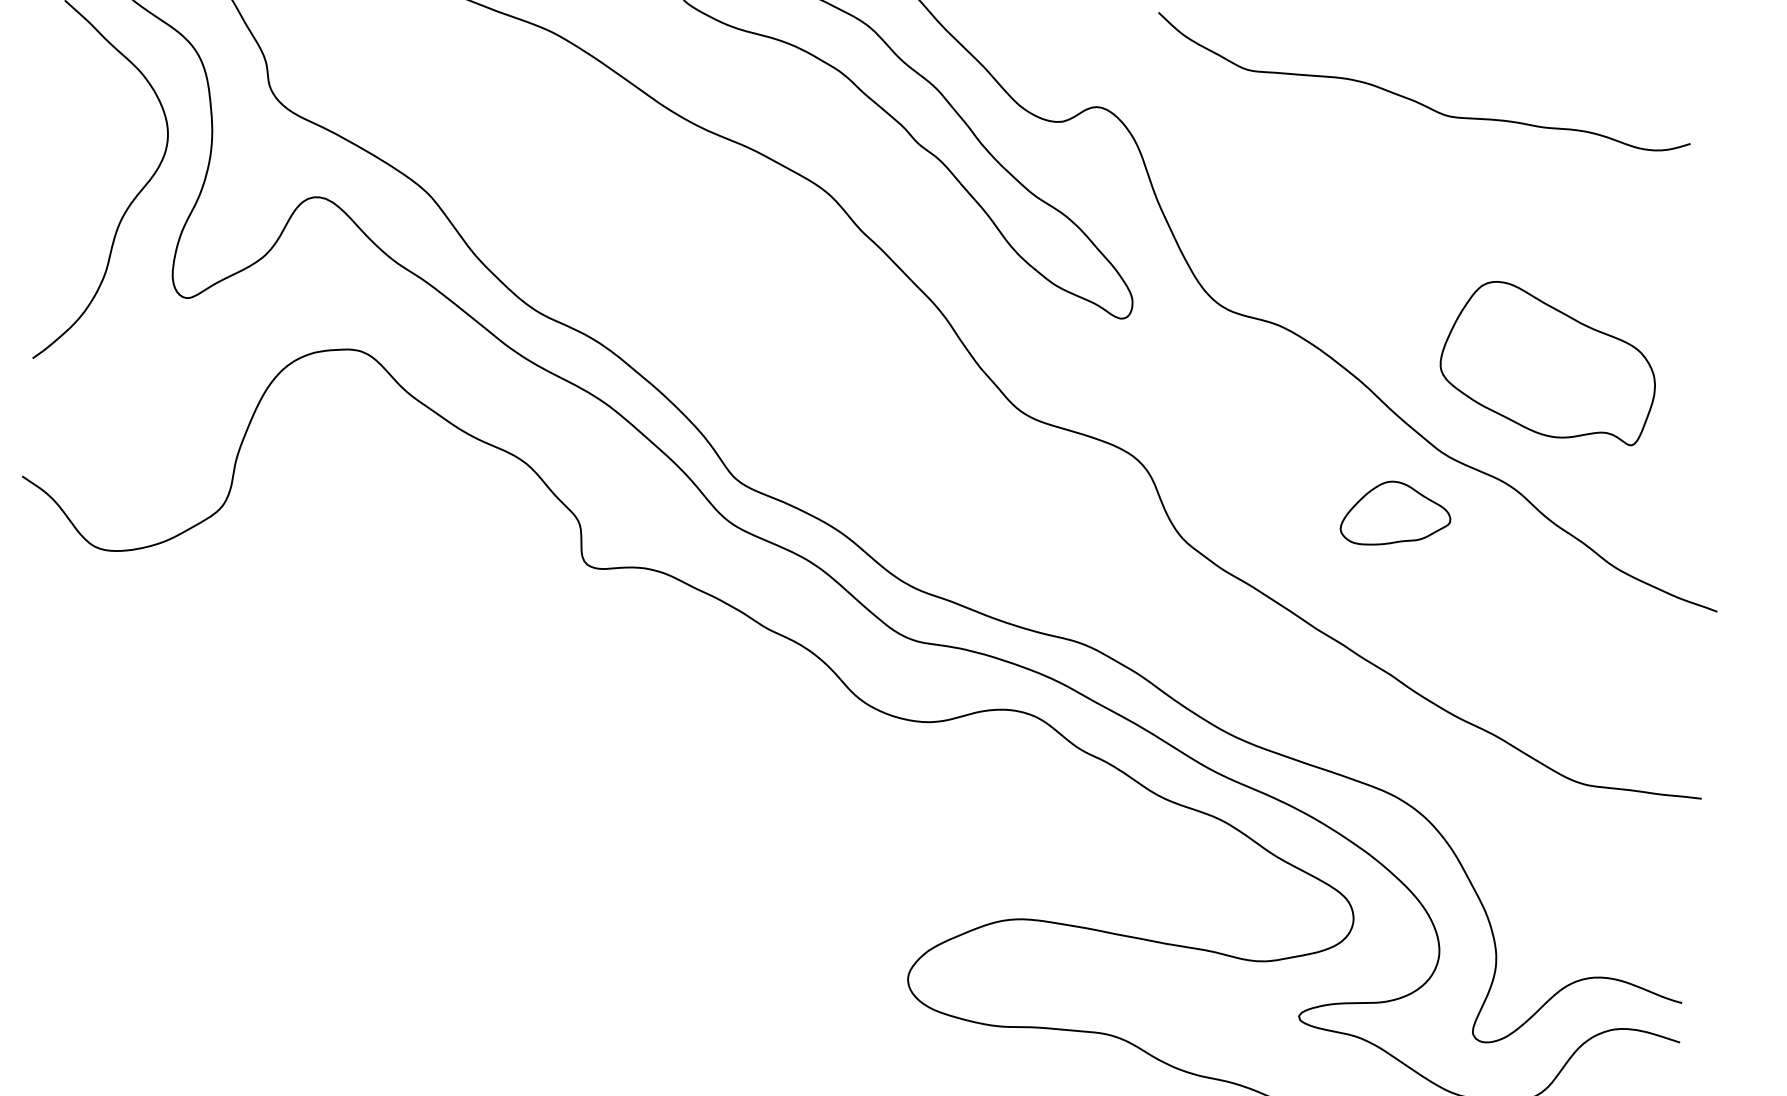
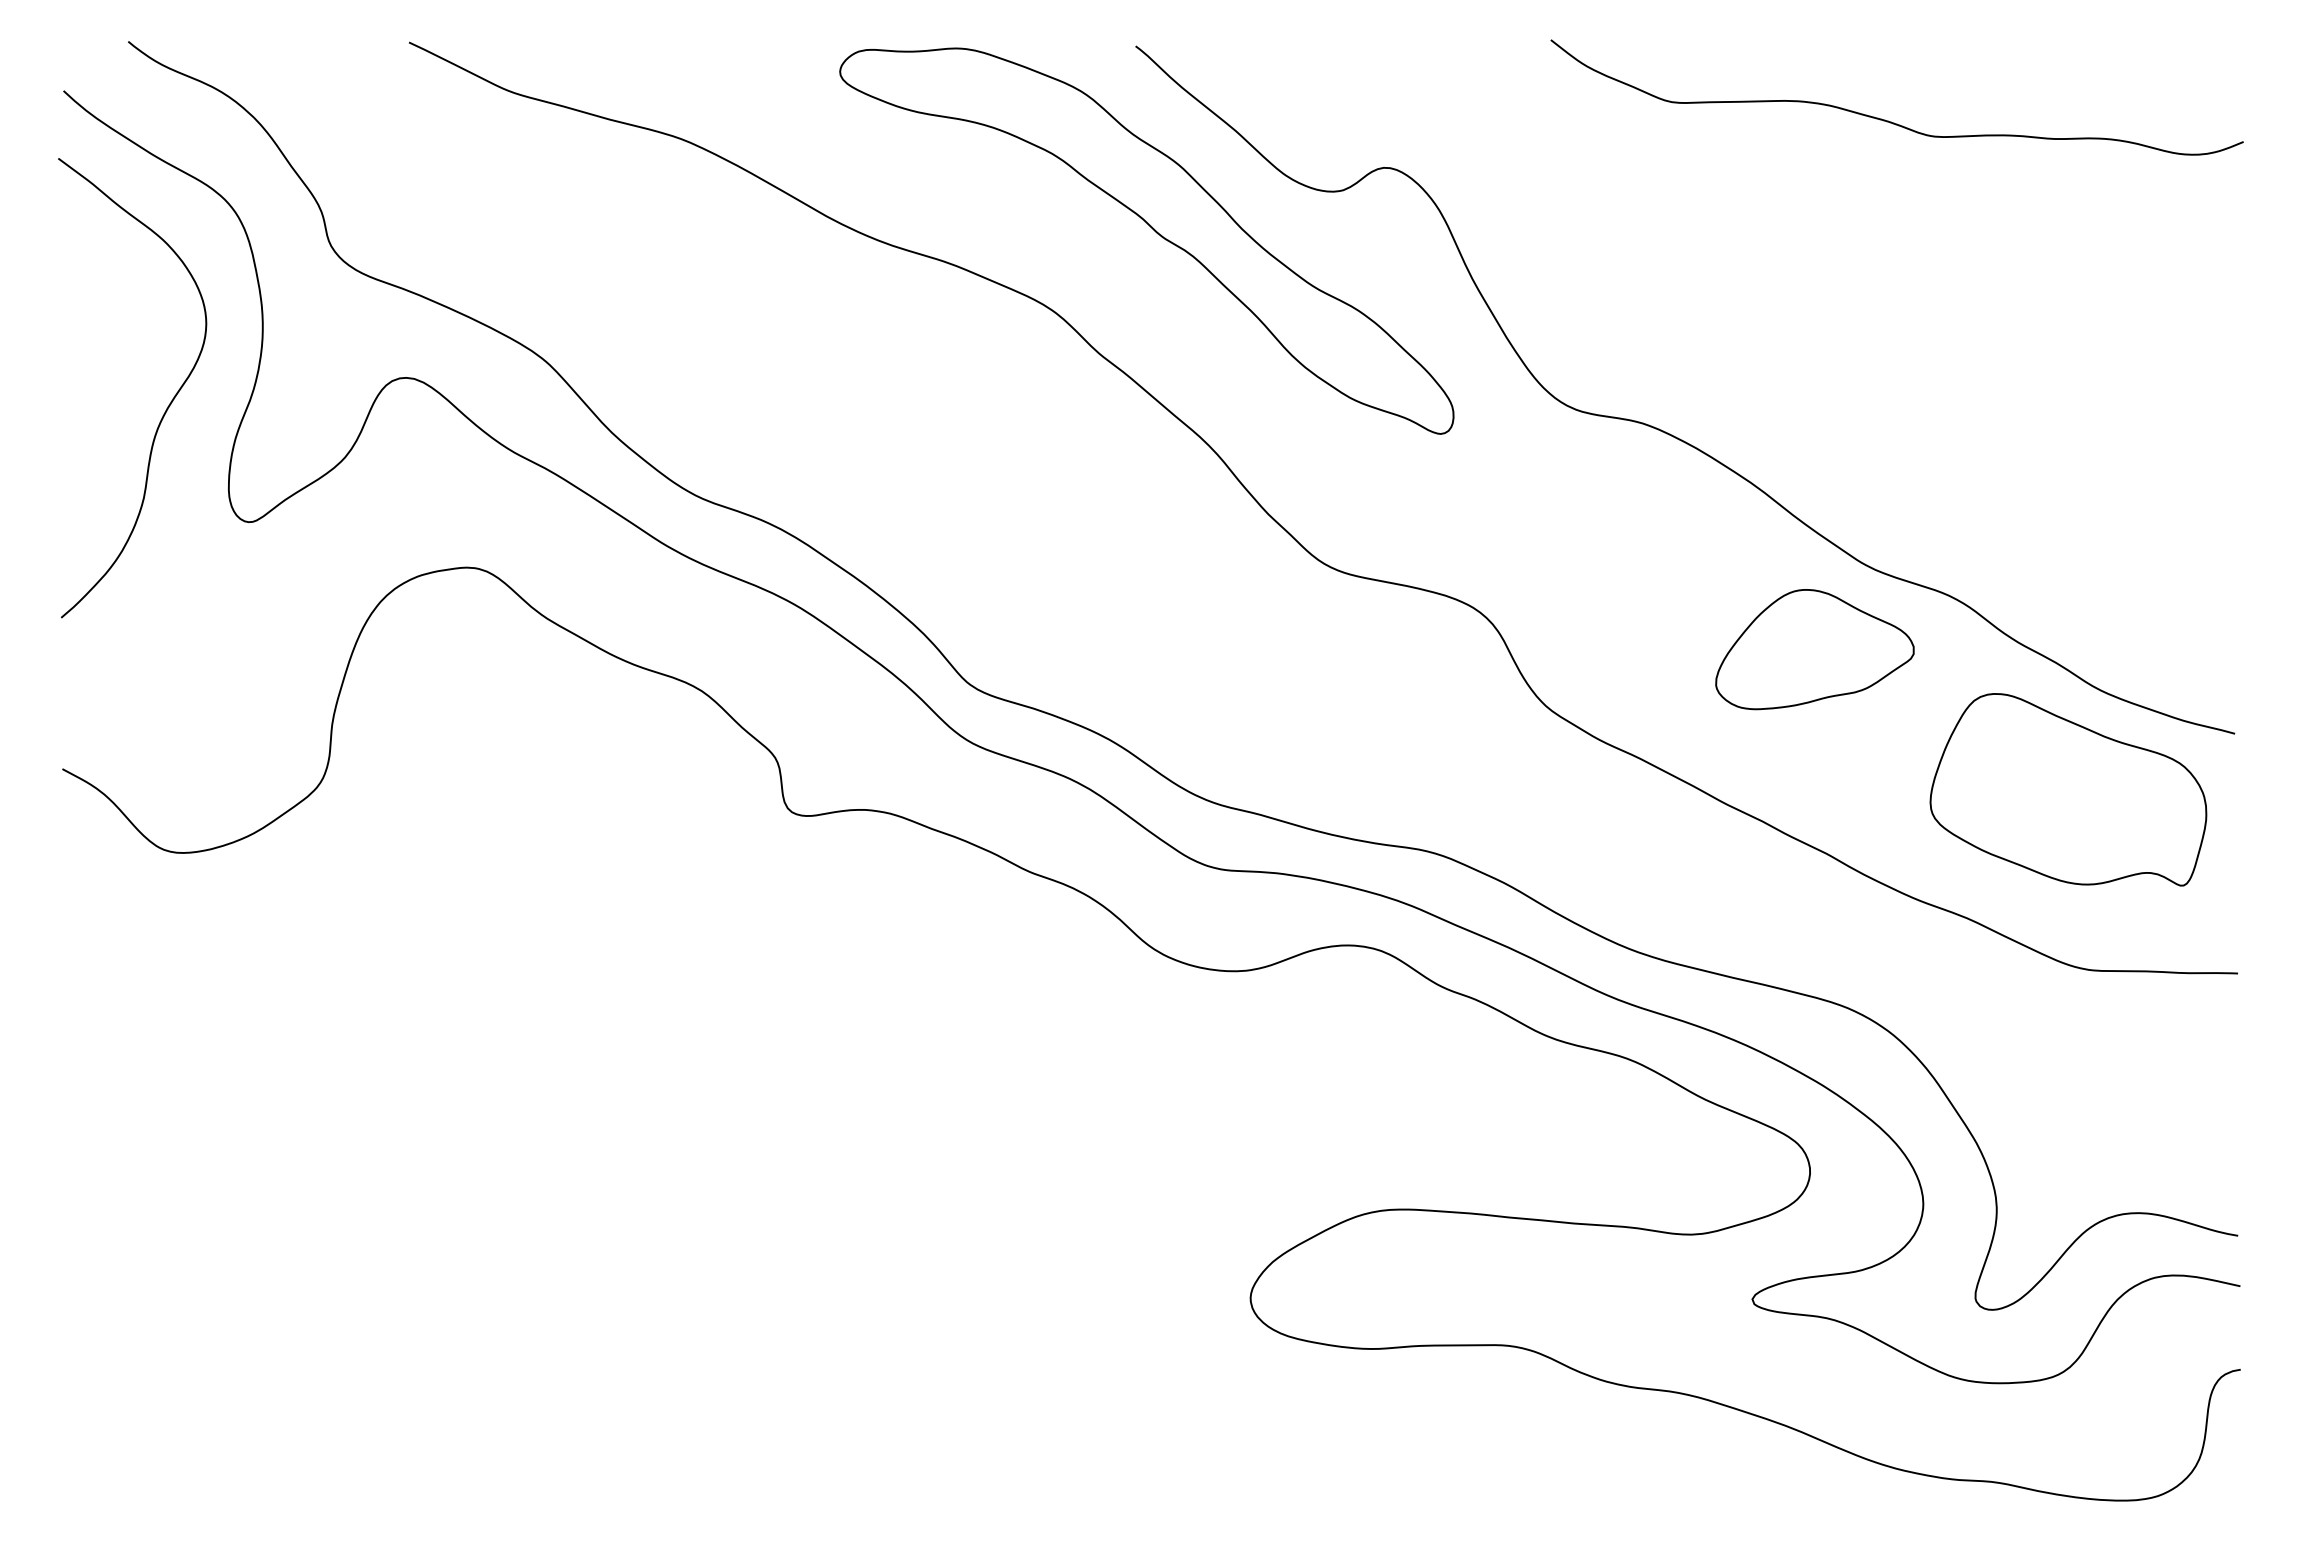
curve: (1415, 100) -> (1888, 120), moved
part: (1549, 361) -> (2068, 789), moved
part: (1396, 514) -> (1814, 649), size x1.43

